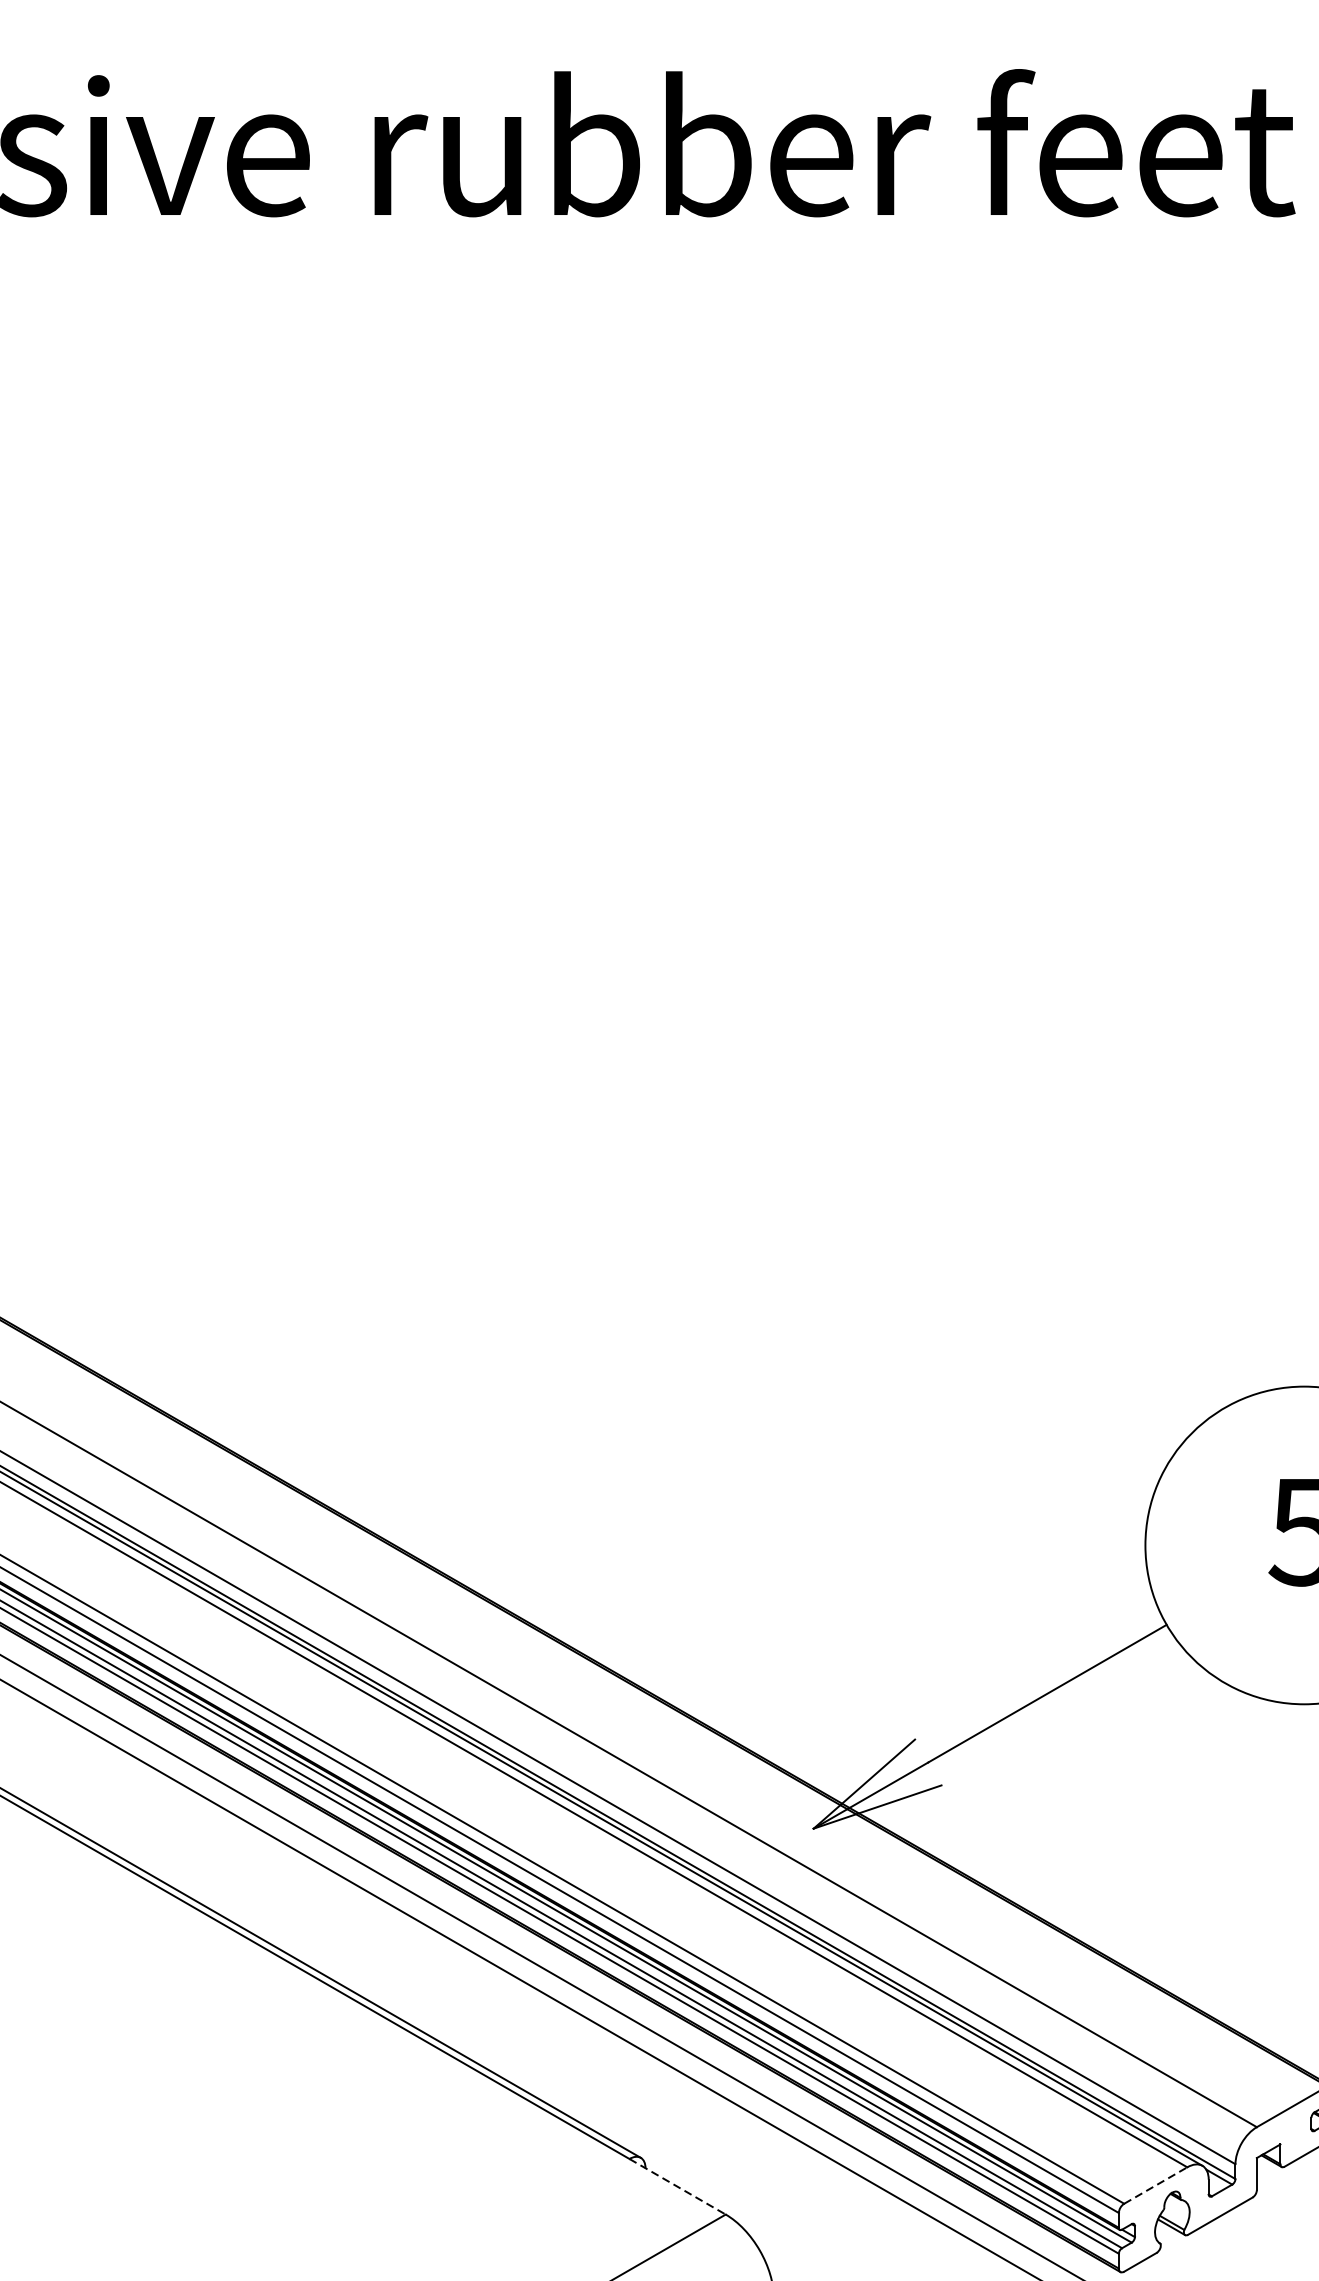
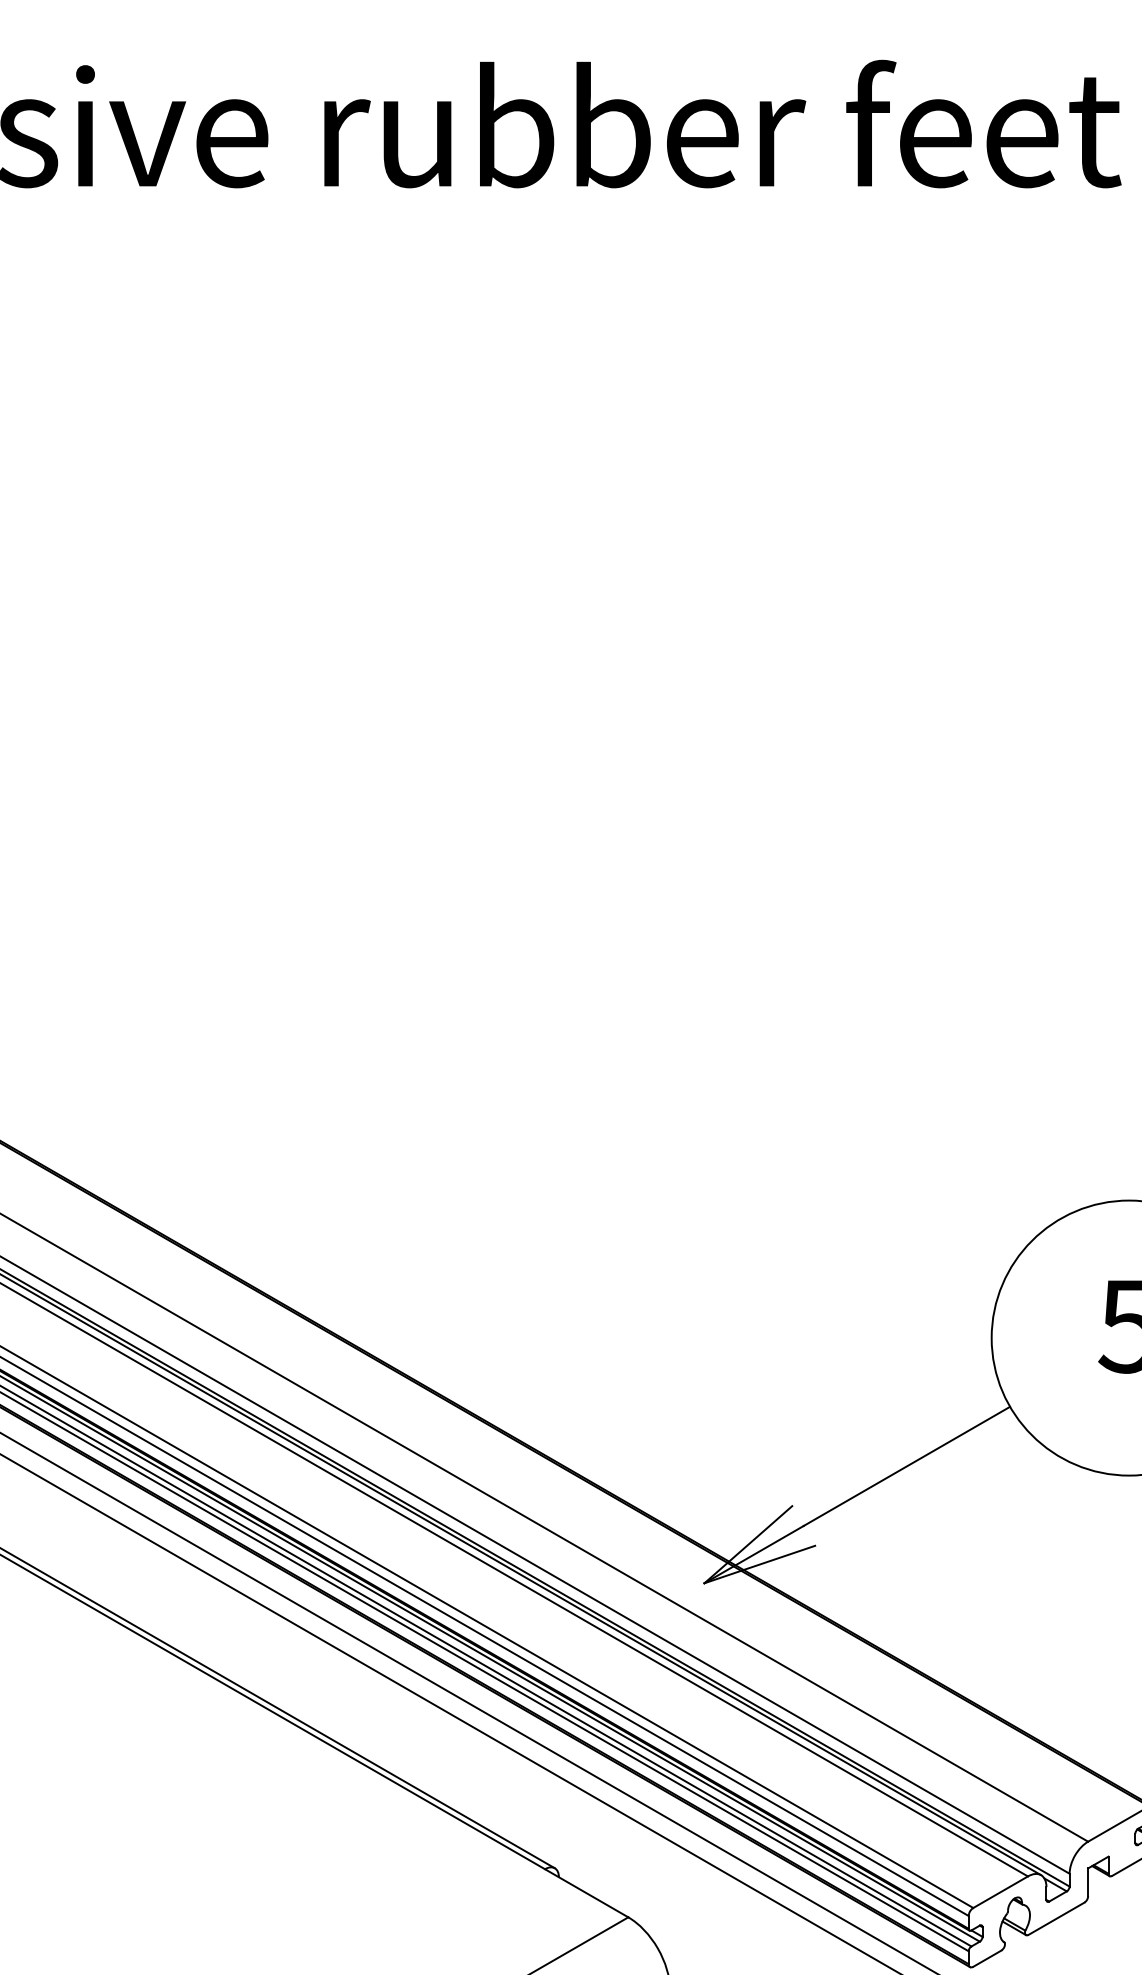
line: (1155, 2185) -> (1000, 1892), dashed -> solid
line: (678, 2187) -> (587, 1893), dashed -> solid

